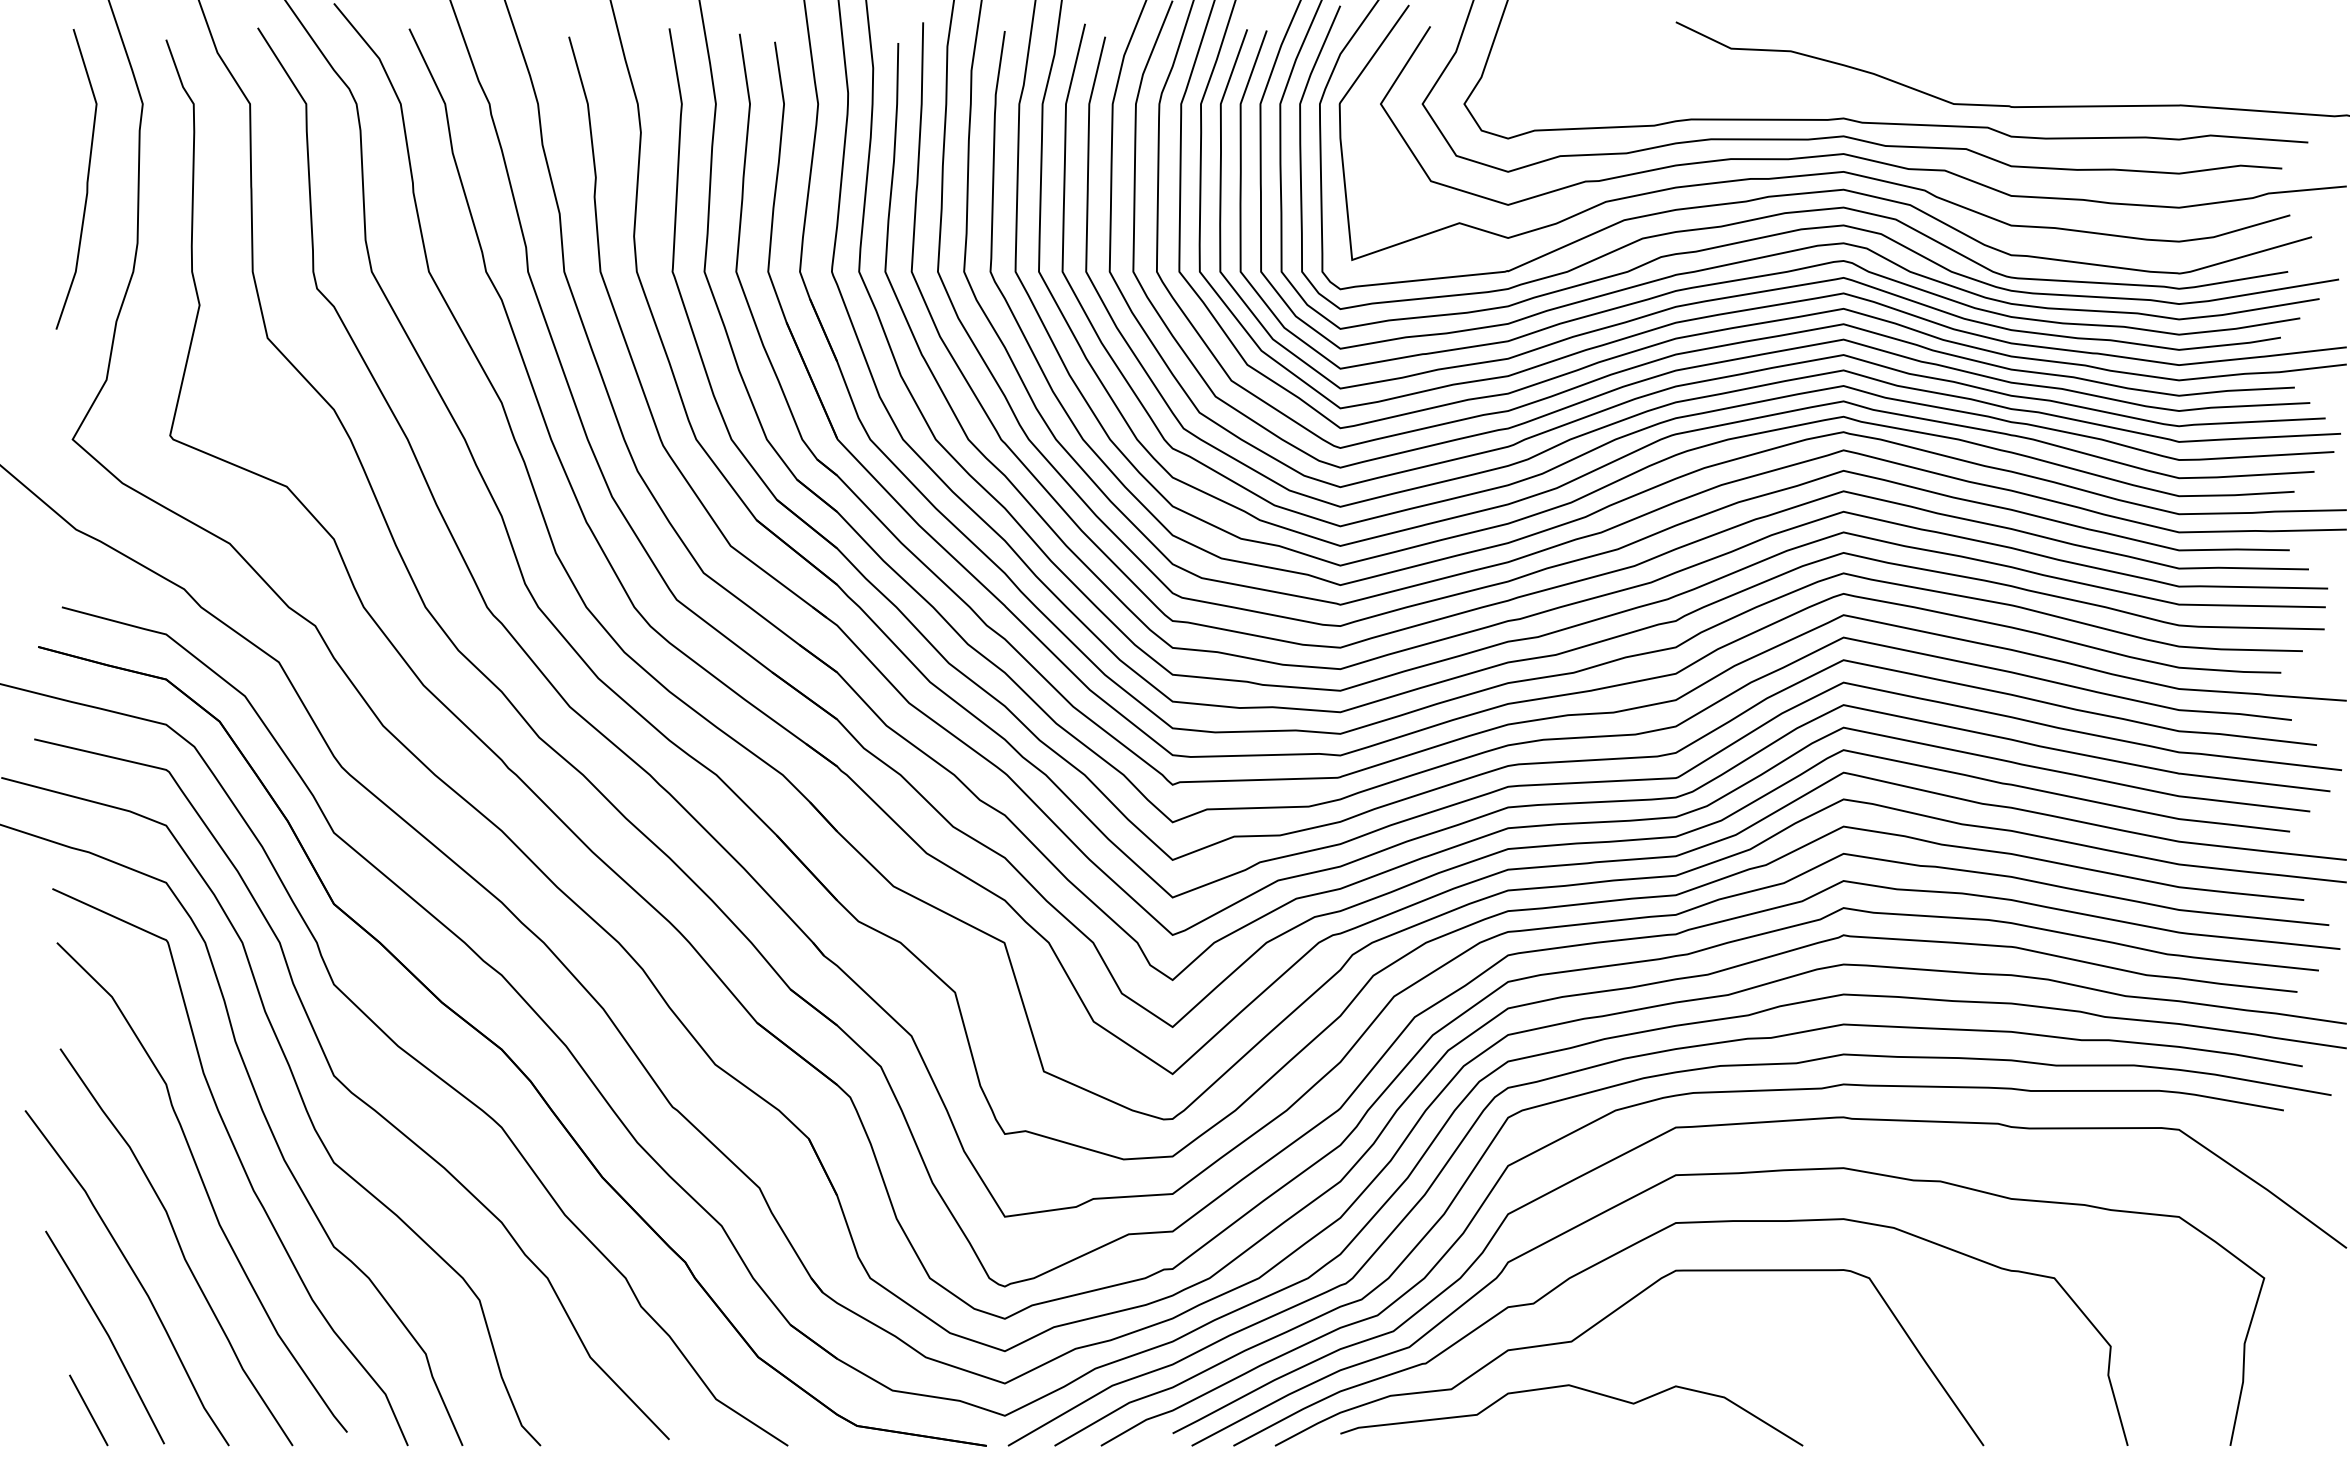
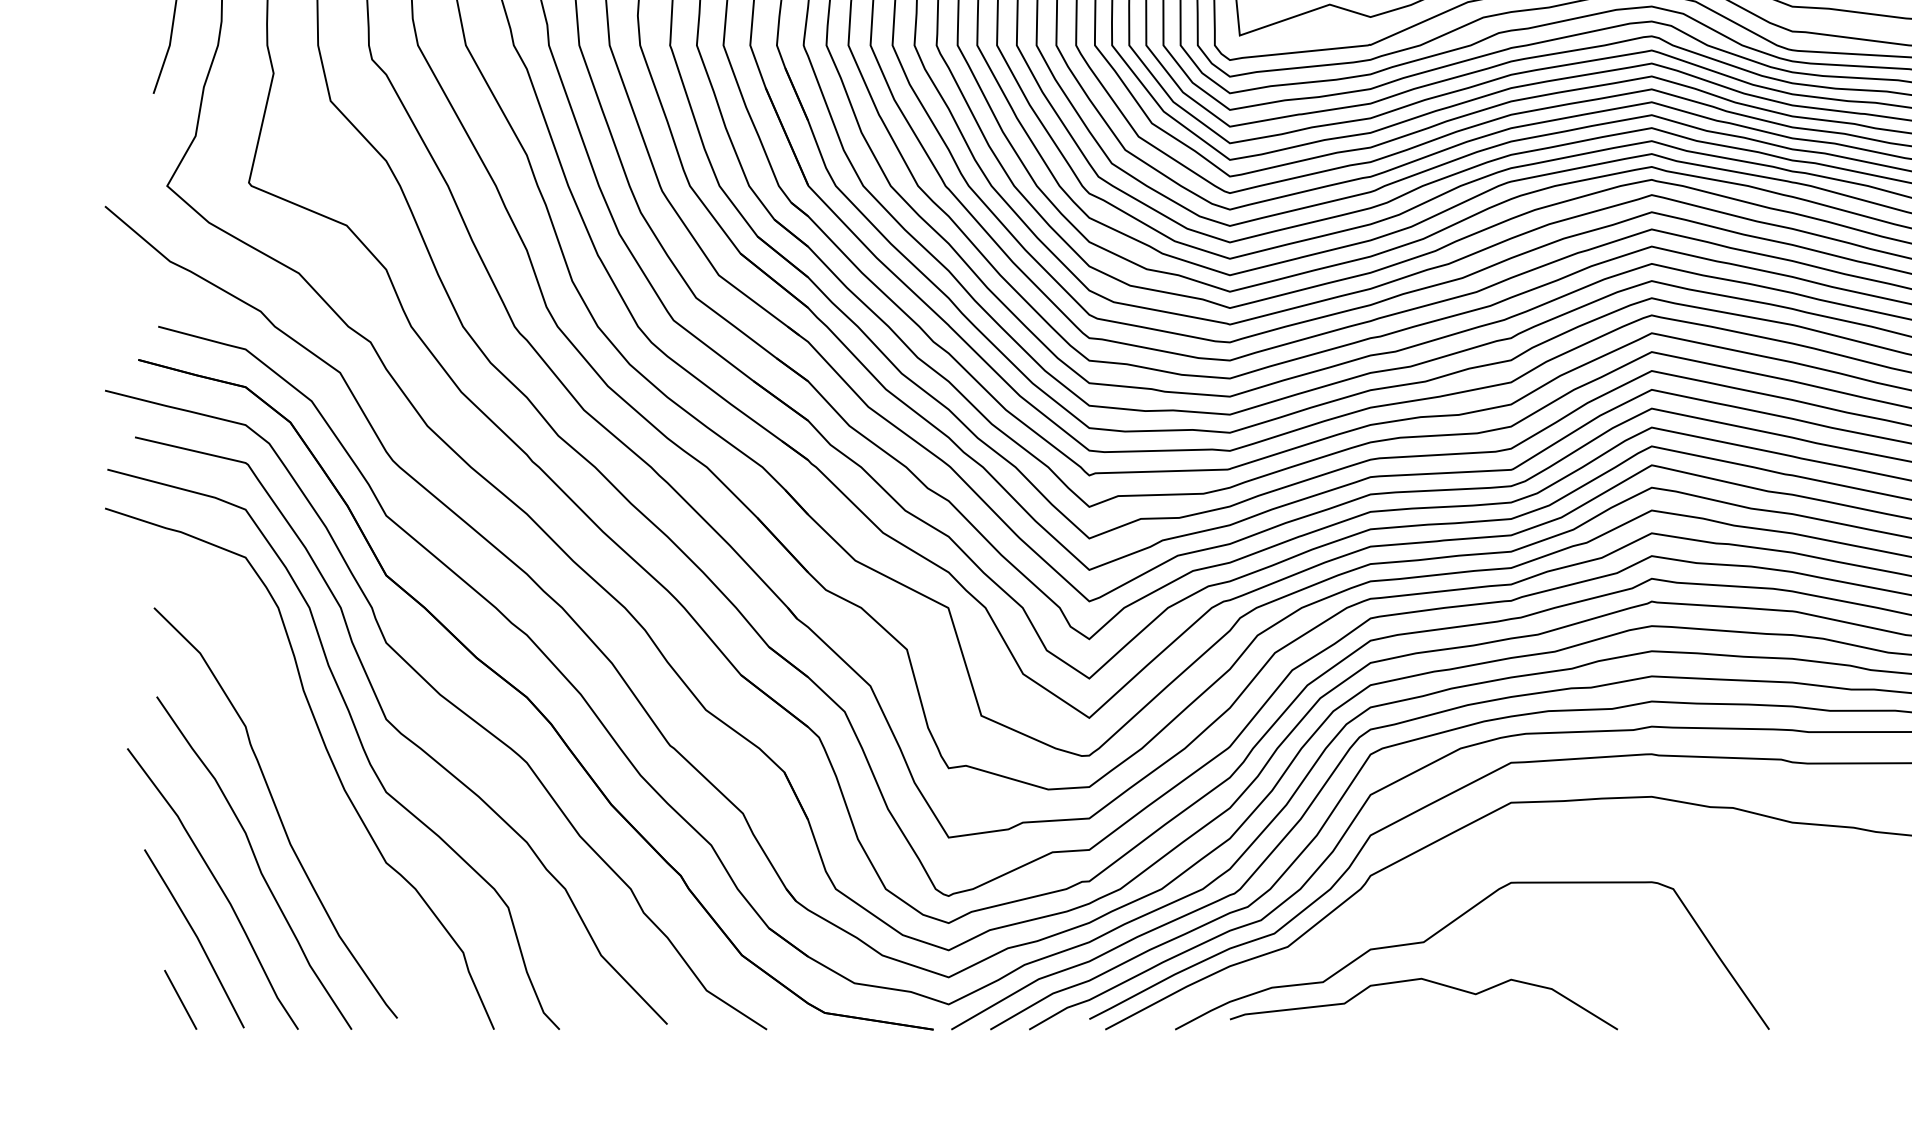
curve: (240, 1163) -> (307, 792), removed
curve: (1636, 1244) -> (1478, 860), removed

